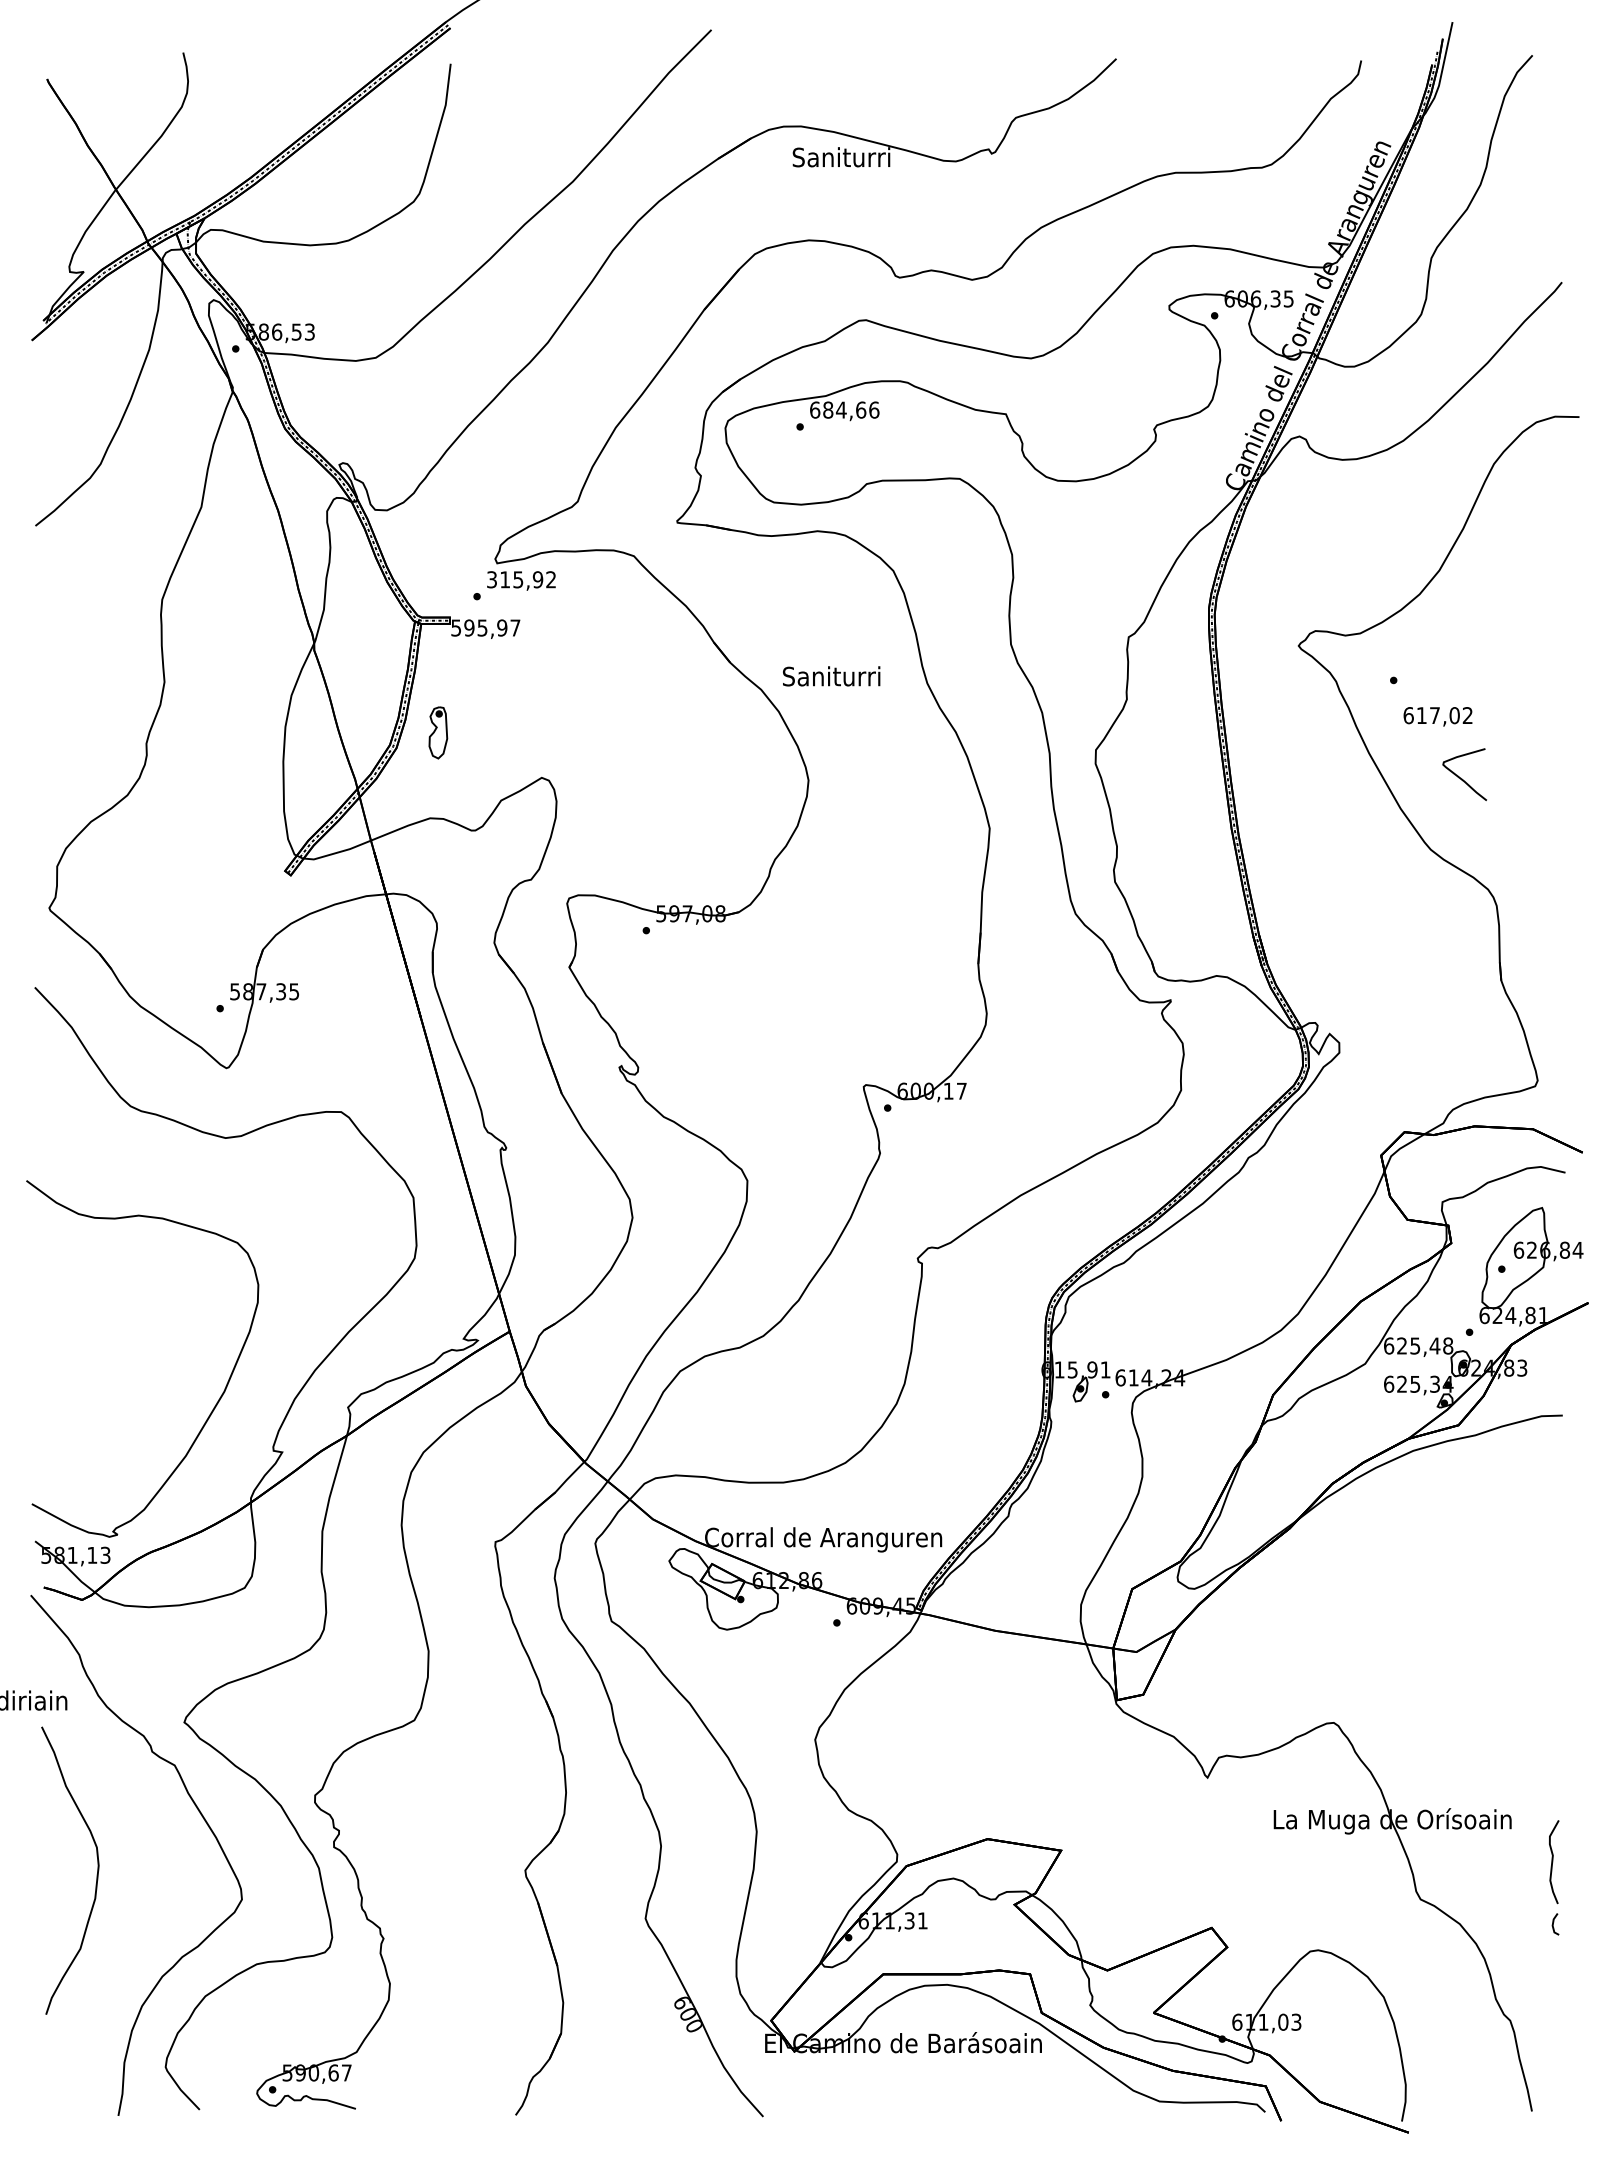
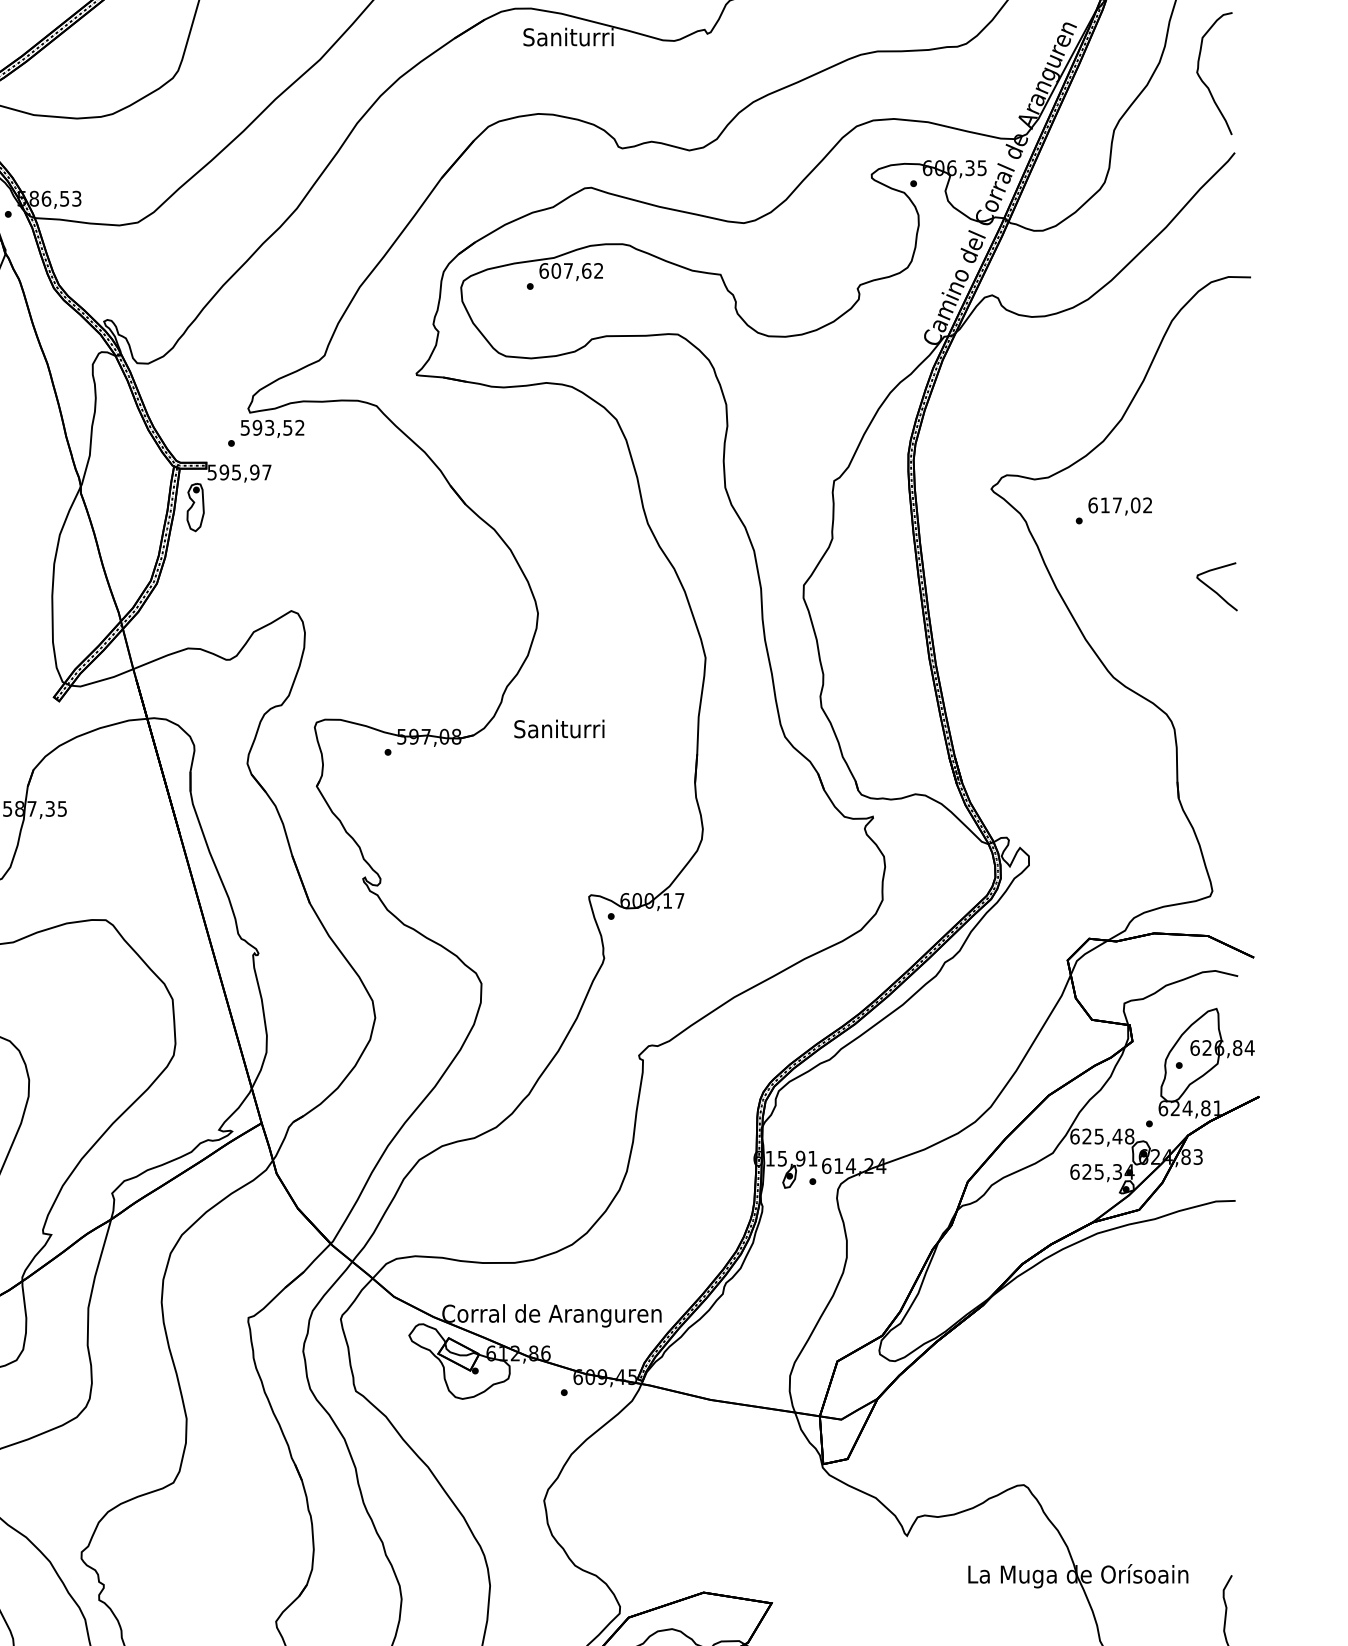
curve: (1529, 206) -> (1204, 82), added
text: (851, 409) -> (577, 270), 684,66 -> 607,62
text: (515, 579) -> (267, 427), 315,92 -> 593,52
text: (831, 676) -> (559, 729), moved
text: (1437, 716) -> (1119, 506), moved
part: (438, 732) -> (195, 507), moved
curve: (1462, 778) -> (1215, 590), moved

